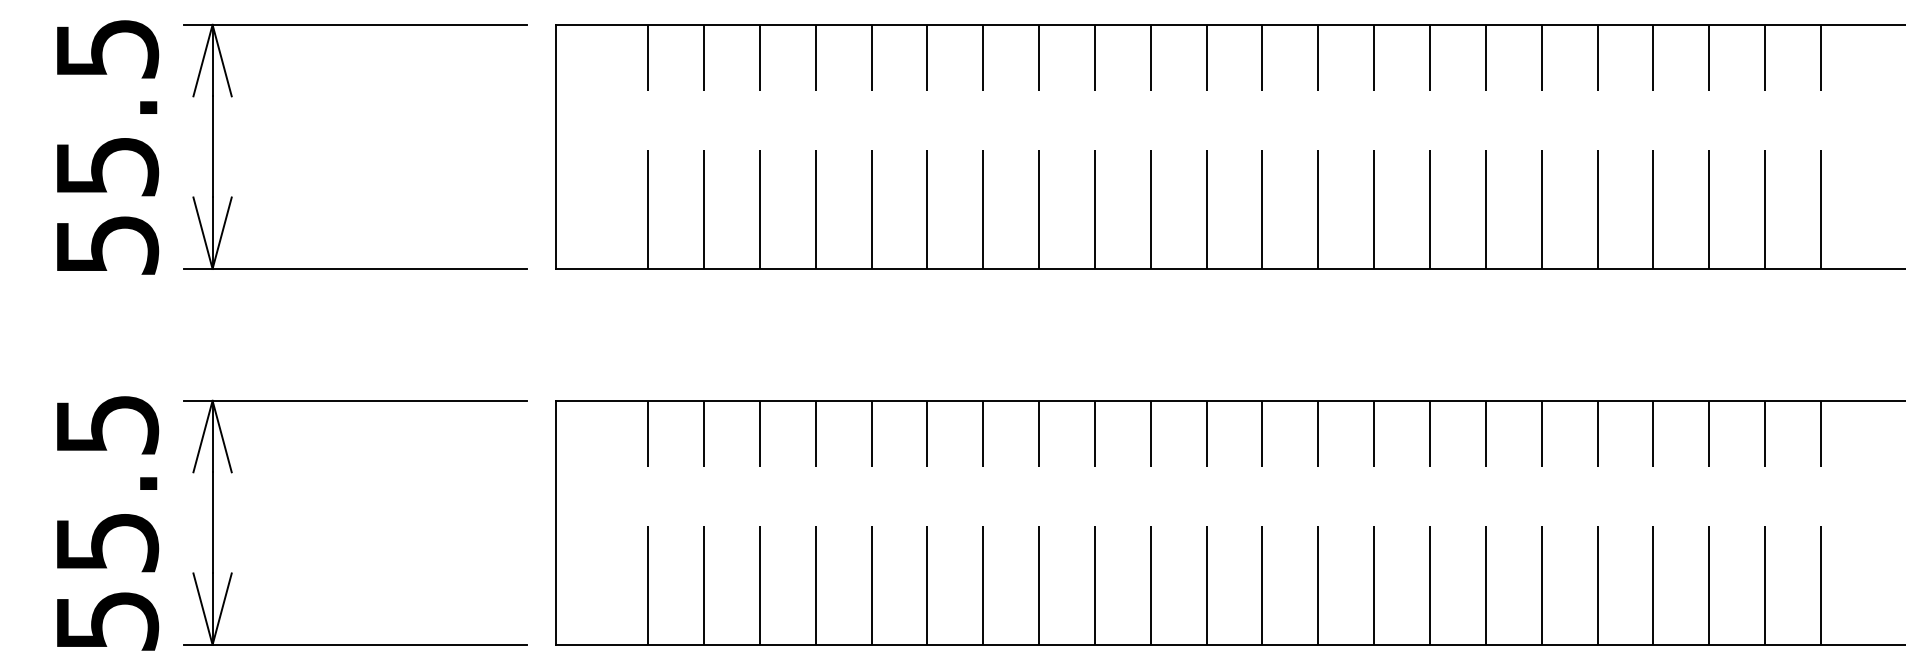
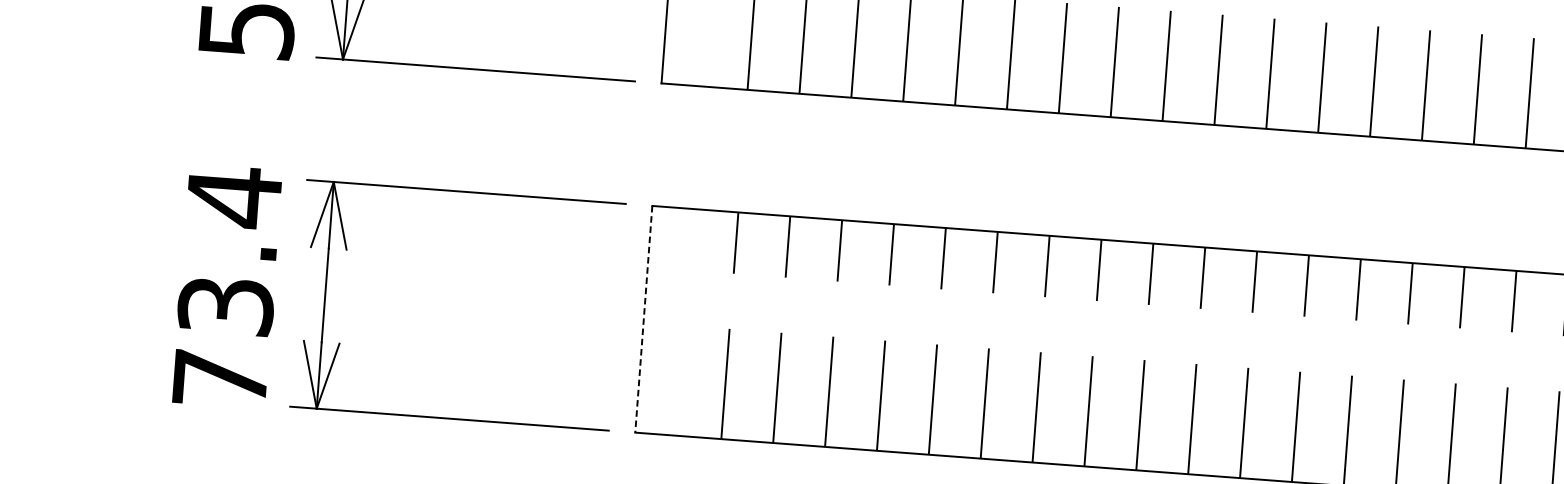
text: (107, 521) -> (227, 286), 55.5 -> 73.4
line: (555, 523) -> (643, 319), solid -> dashed

